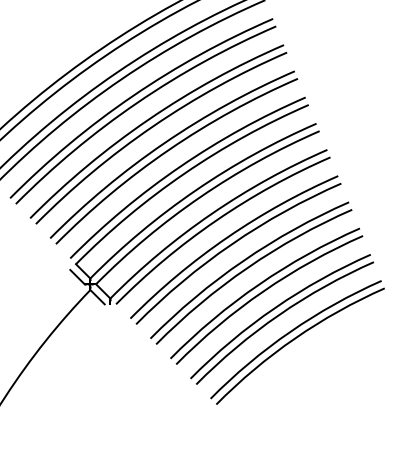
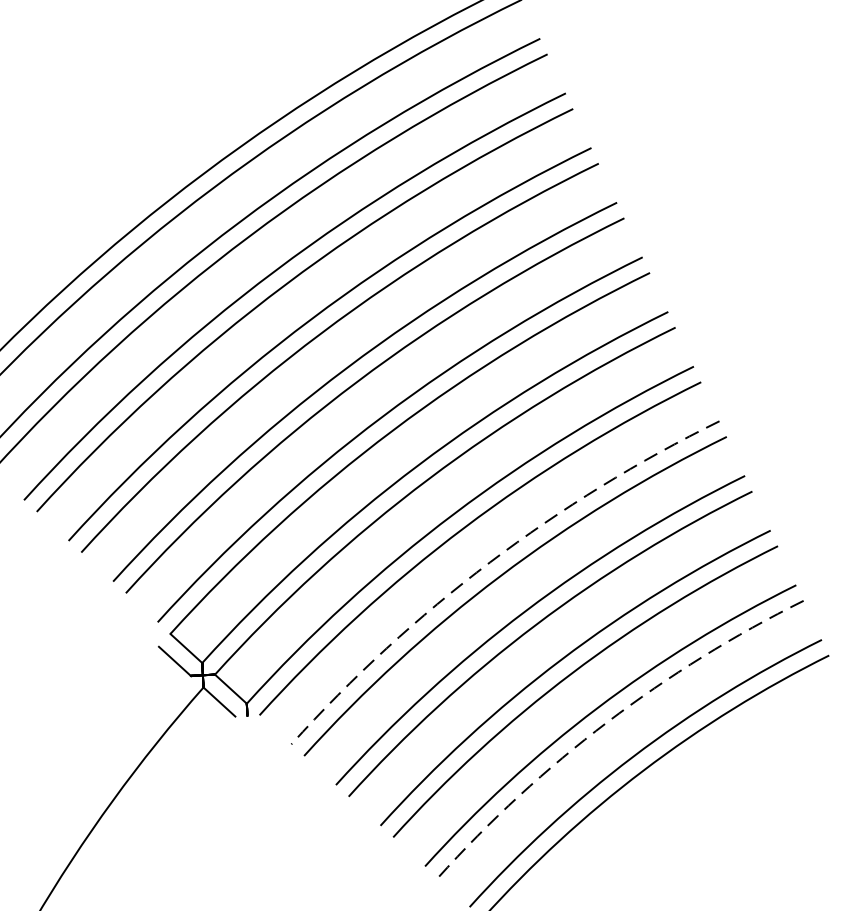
arc: (227, 237) -> (489, 562), solid -> dashed
arc: (279, 314) -> (607, 721), solid -> dashed

